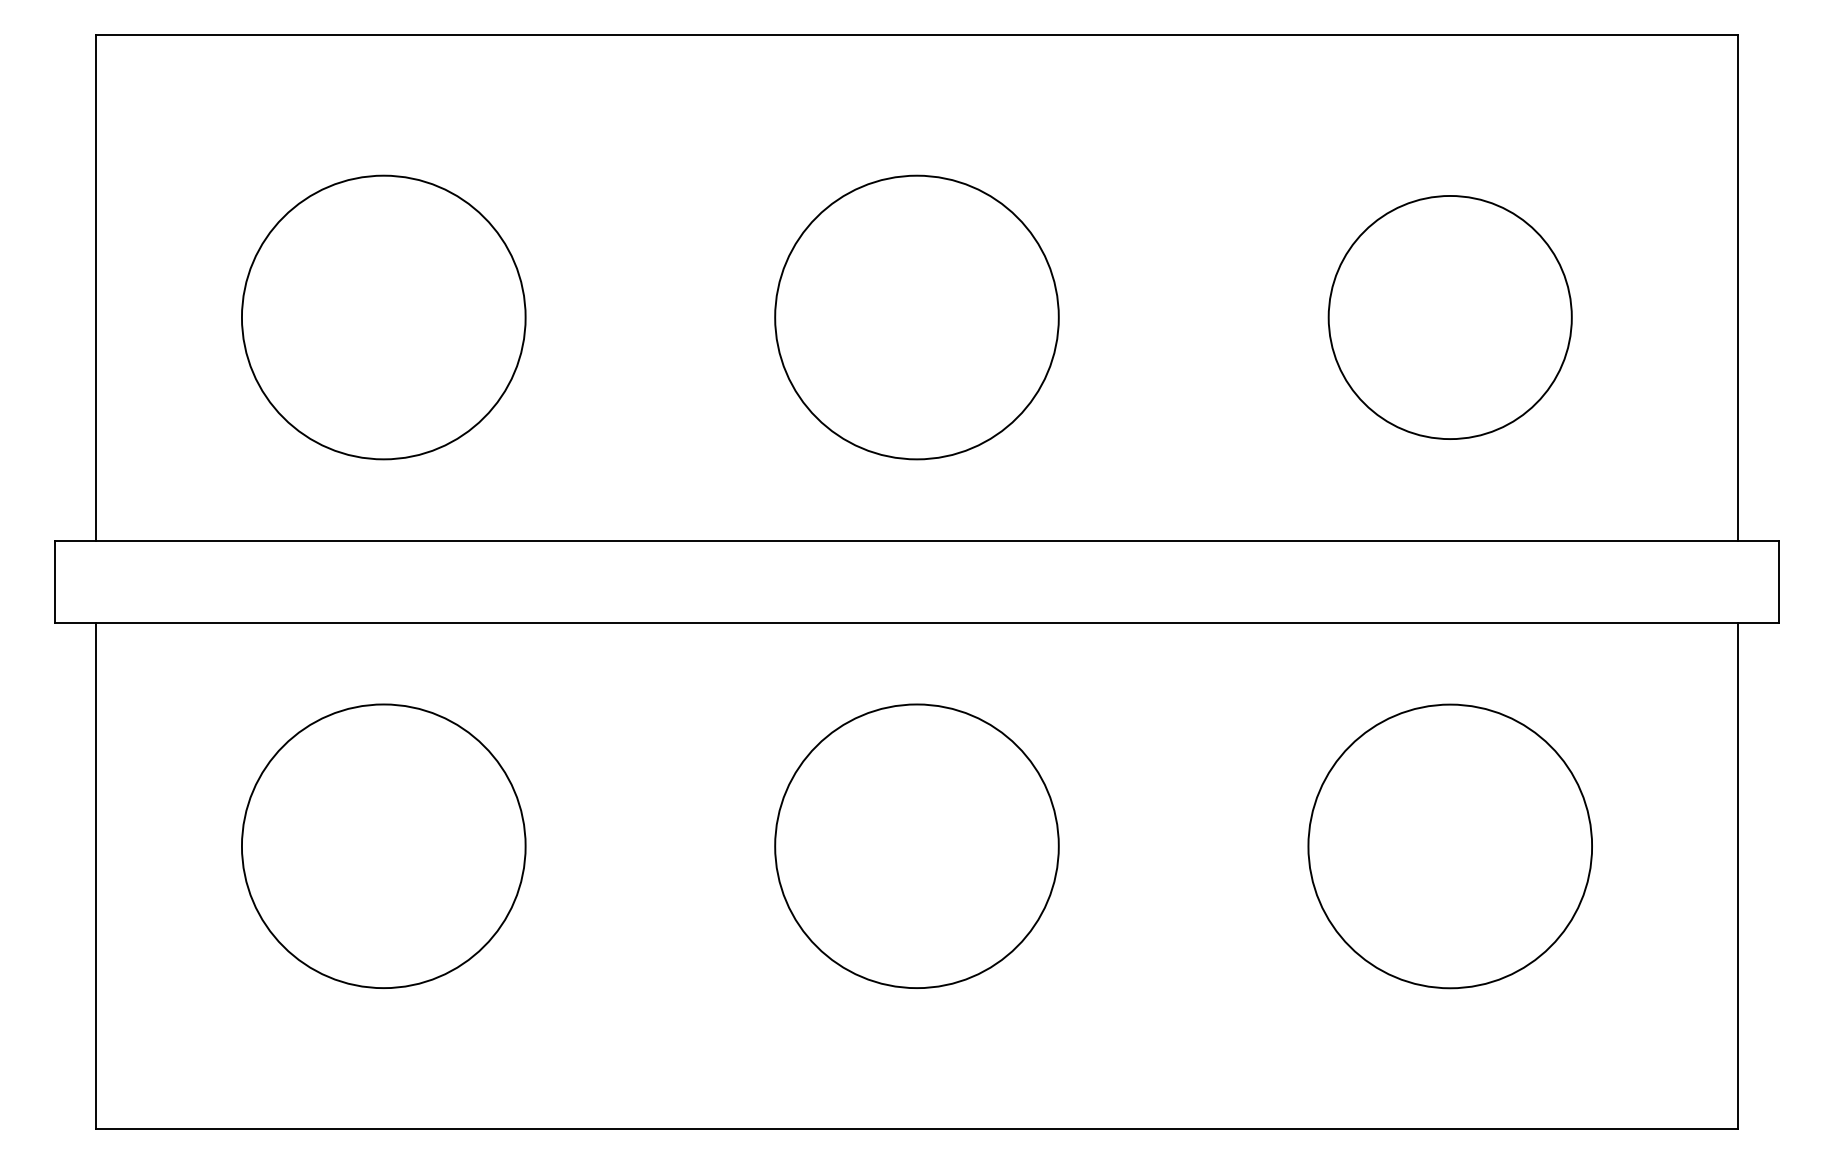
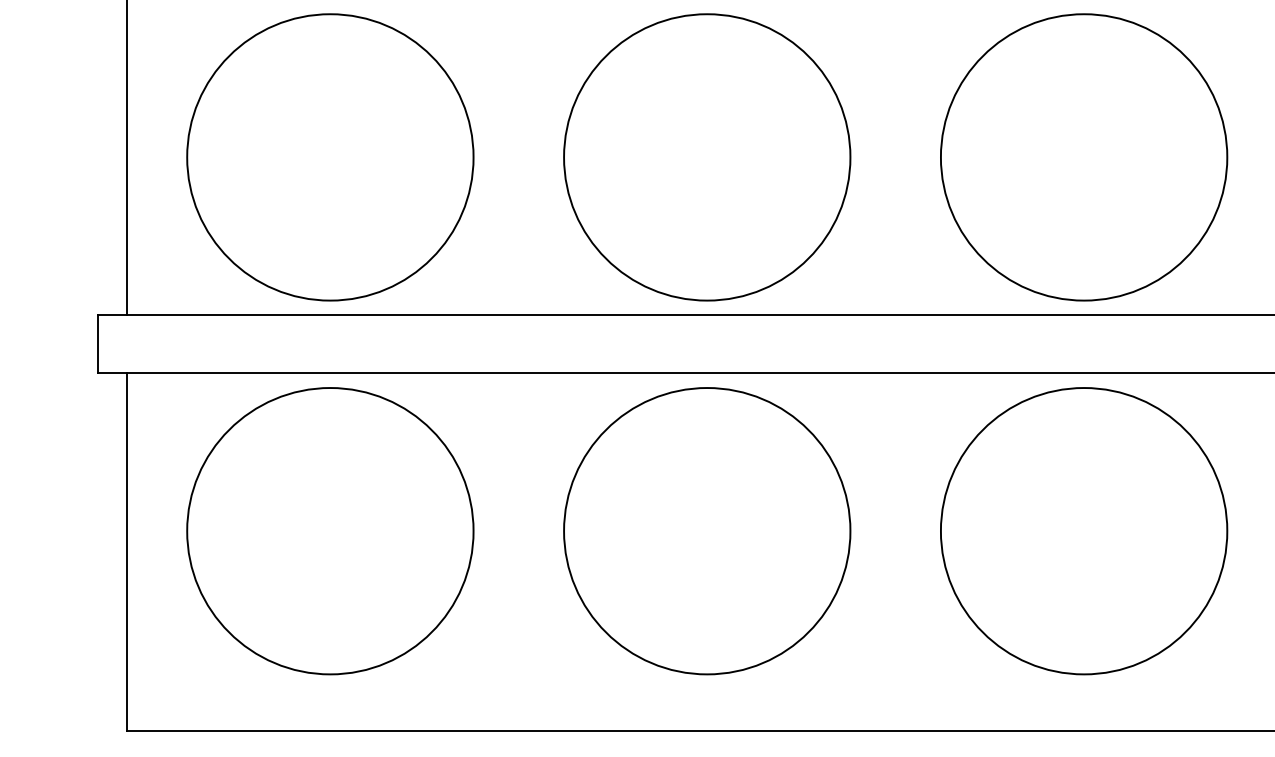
circle: (383, 317) -> (330, 157), size x1.43
circle: (916, 317) -> (706, 157), size x1.43
circle: (1449, 317) -> (1083, 157), size x1.67
circle: (383, 845) -> (330, 530), size x1.43
circle: (916, 845) -> (706, 530), size x1.43
circle: (1449, 846) -> (1083, 531), size x1.43

